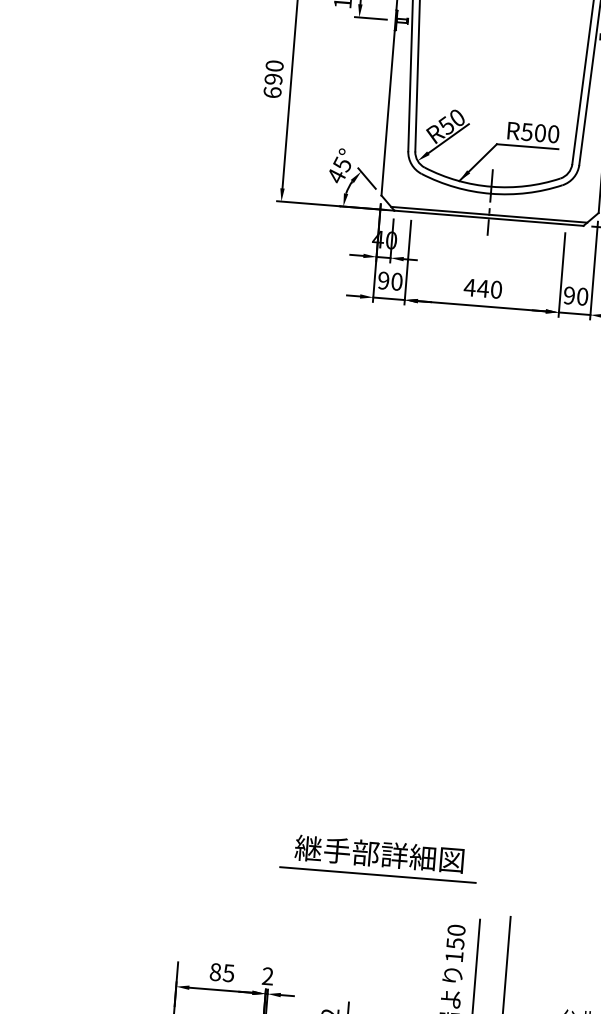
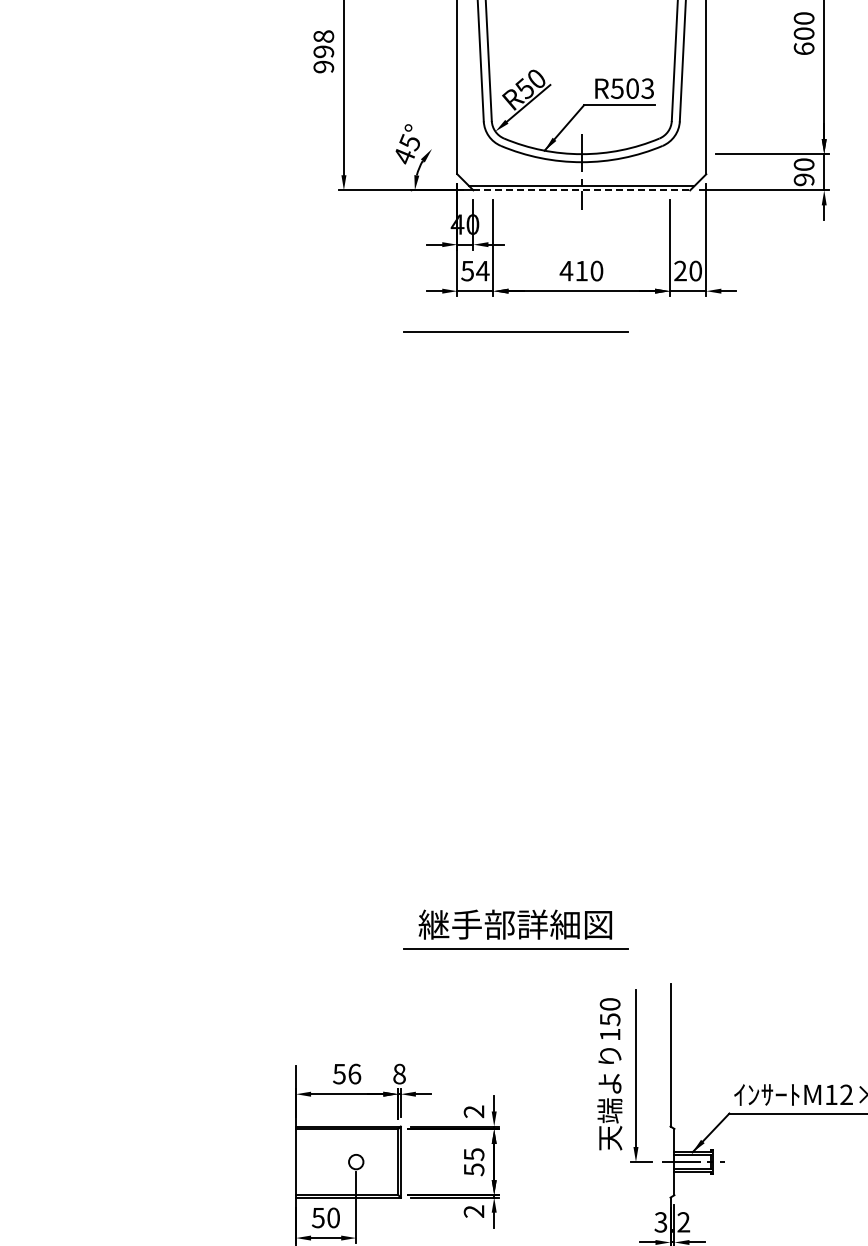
text: (273, 79) -> (323, 51), 690 -> 998
text: (553, 134) -> (647, 88), R500 -> R503
line: (367, 178) -> (439, 156), removed
line: (489, 218) -> (582, 190), solid -> dashed
text: (390, 280) -> (475, 270), 90 -> 54
text: (482, 289) -> (581, 271), 440 -> 410
text: (569, 296) -> (680, 271), 90 -> 20
line: (421, 336) -> (515, 331), added
text: (222, 972) -> (347, 1073), 85 -> 56
text: (267, 975) -> (399, 1073), 2 -> 8

